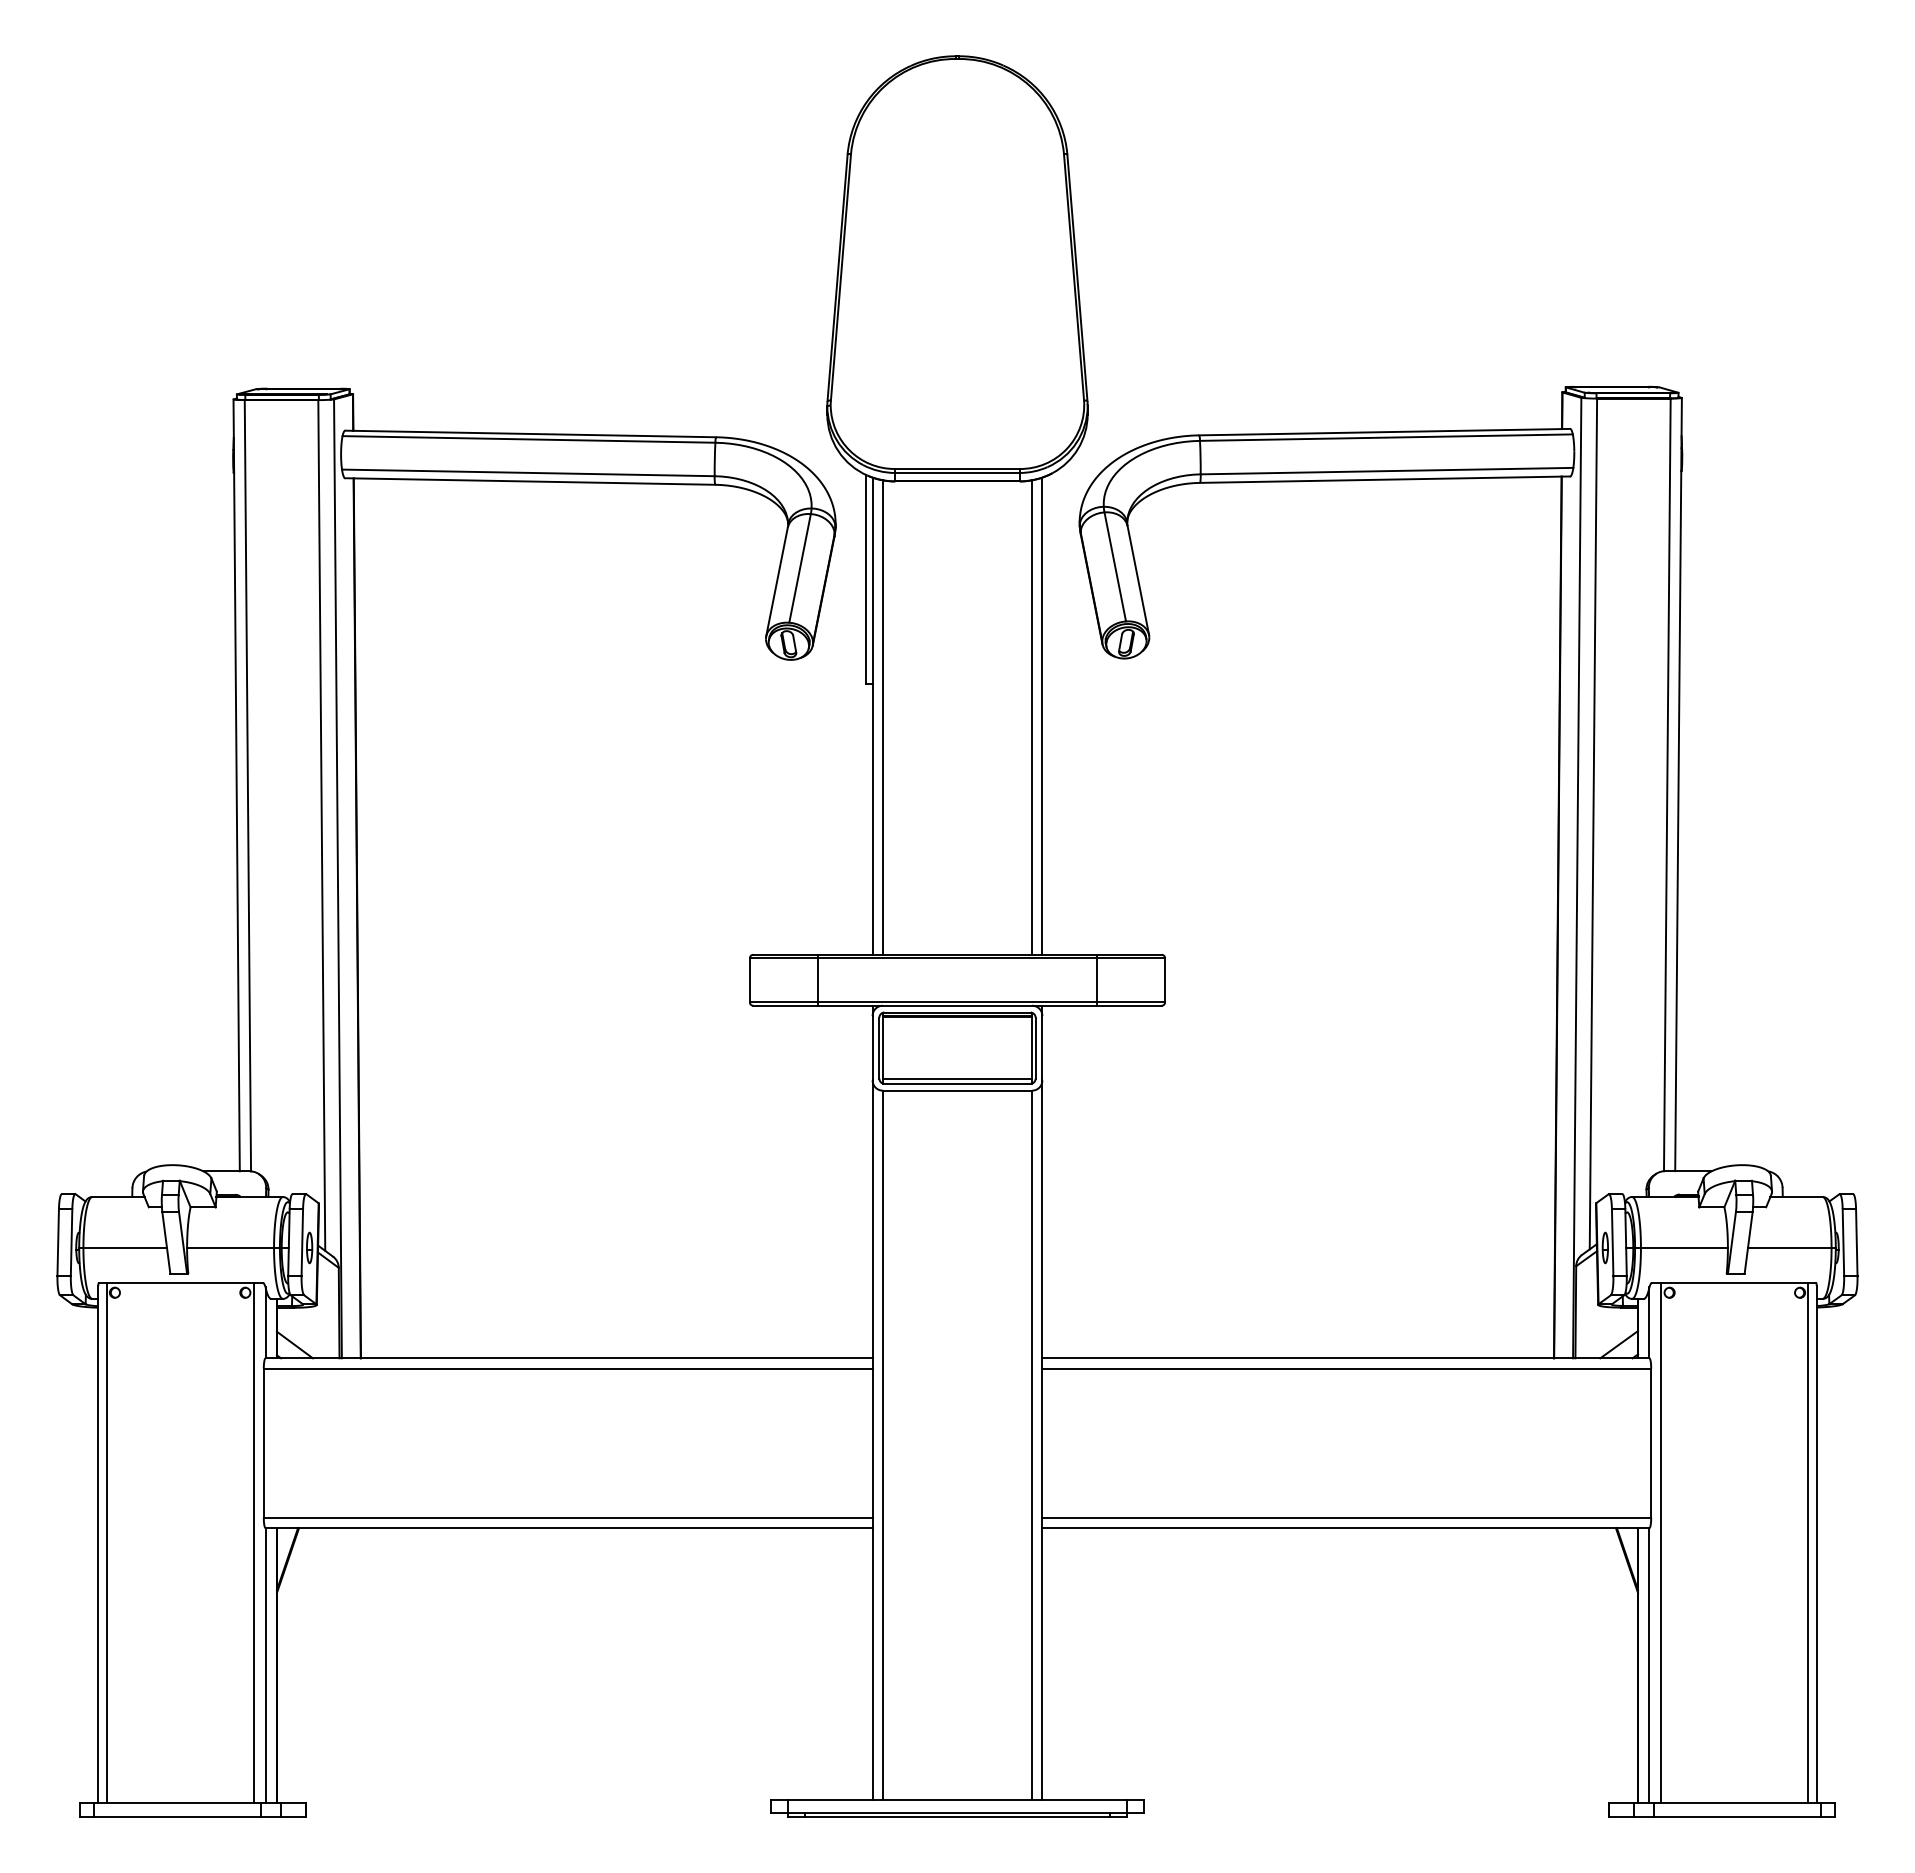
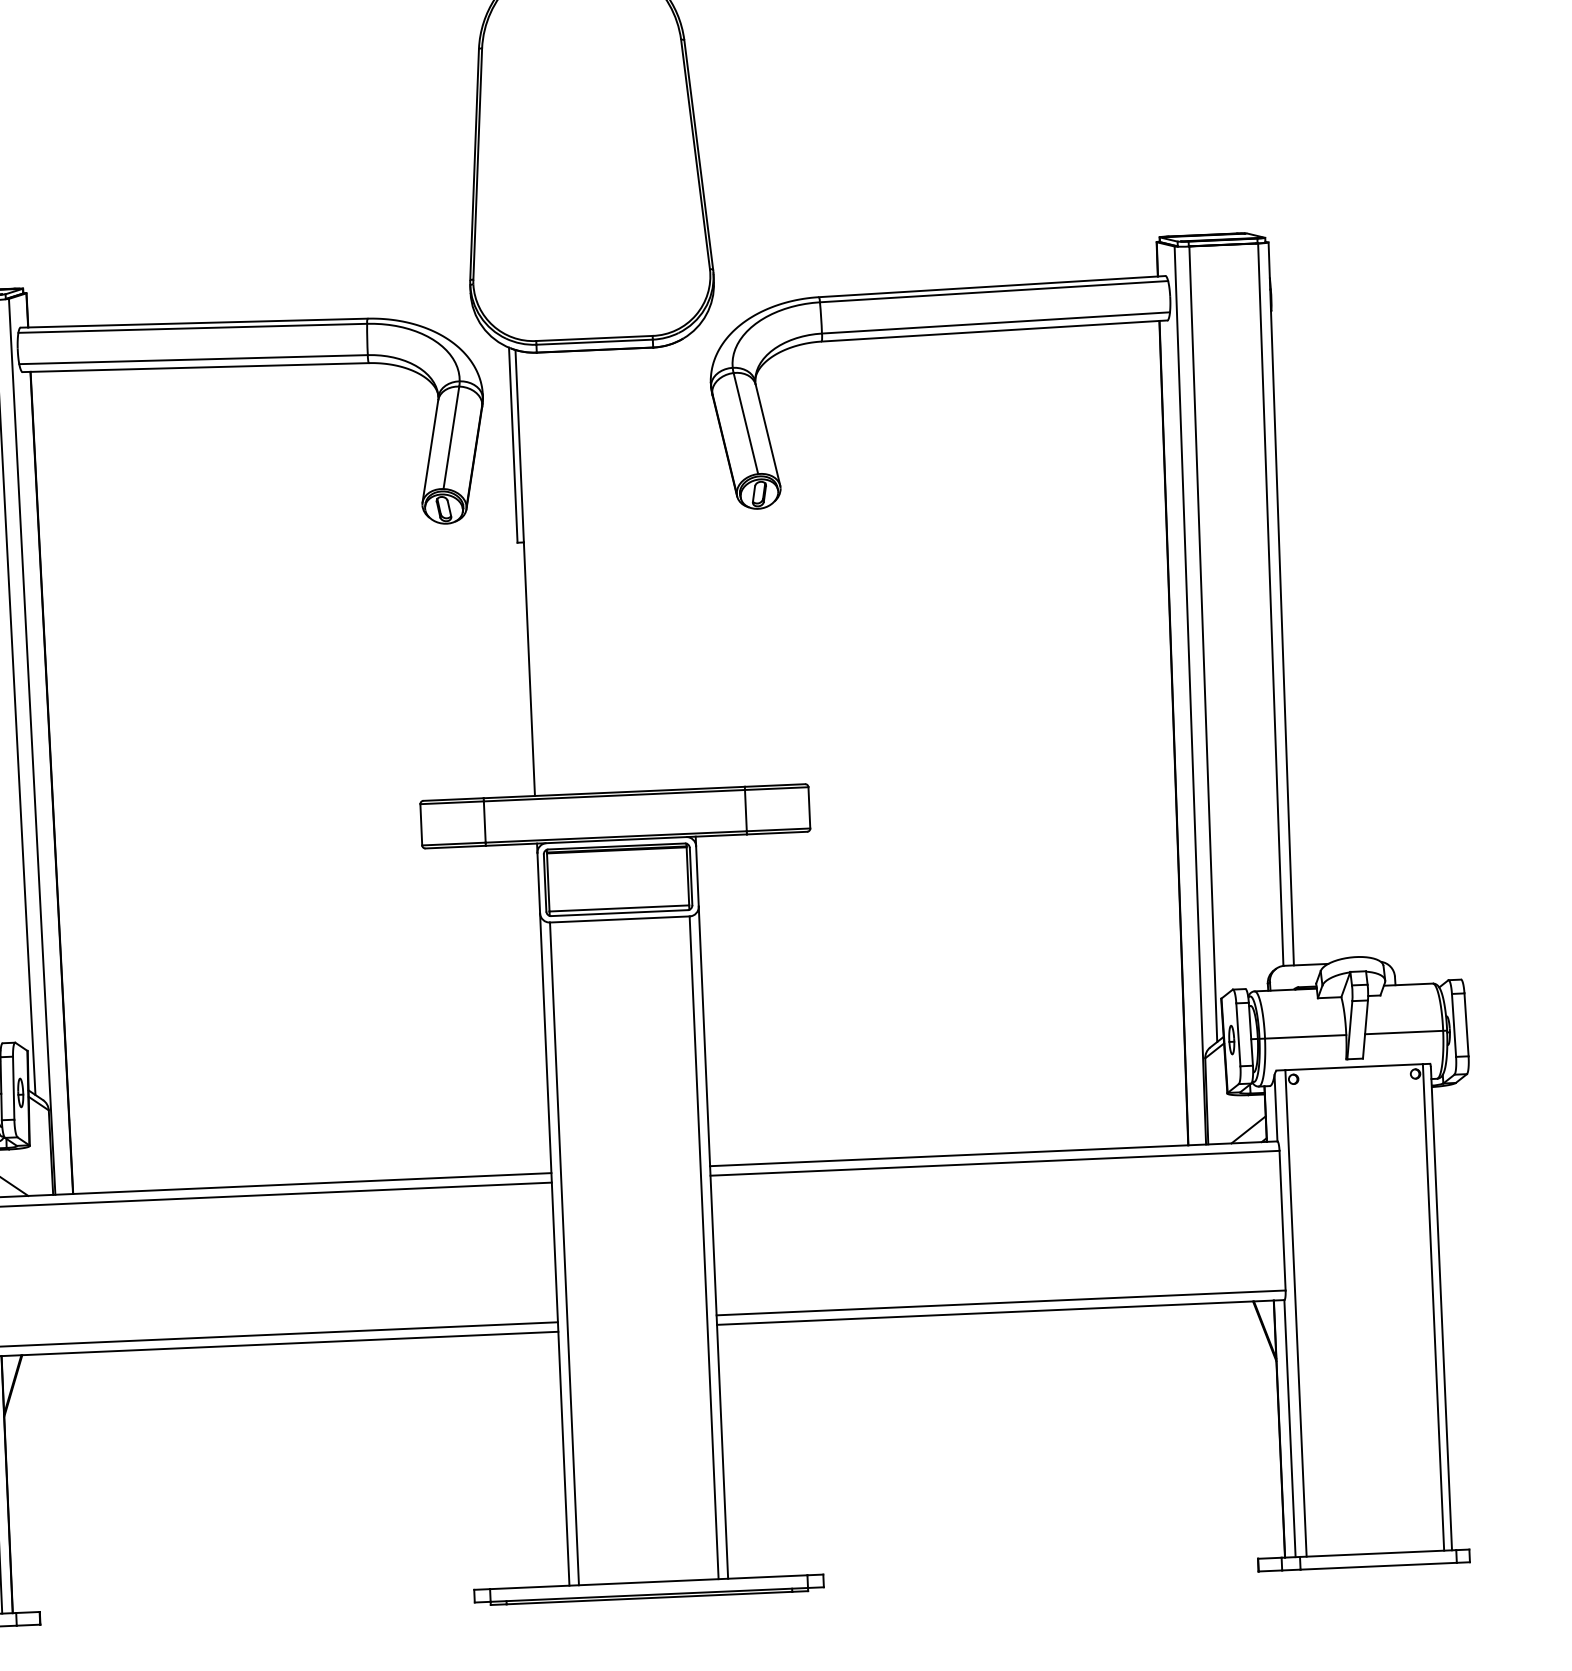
line: (1042, 715) -> (683, 565), removed
line: (882, 717) -> (534, 573), removed
line: (1032, 717) -> (674, 567), removed

